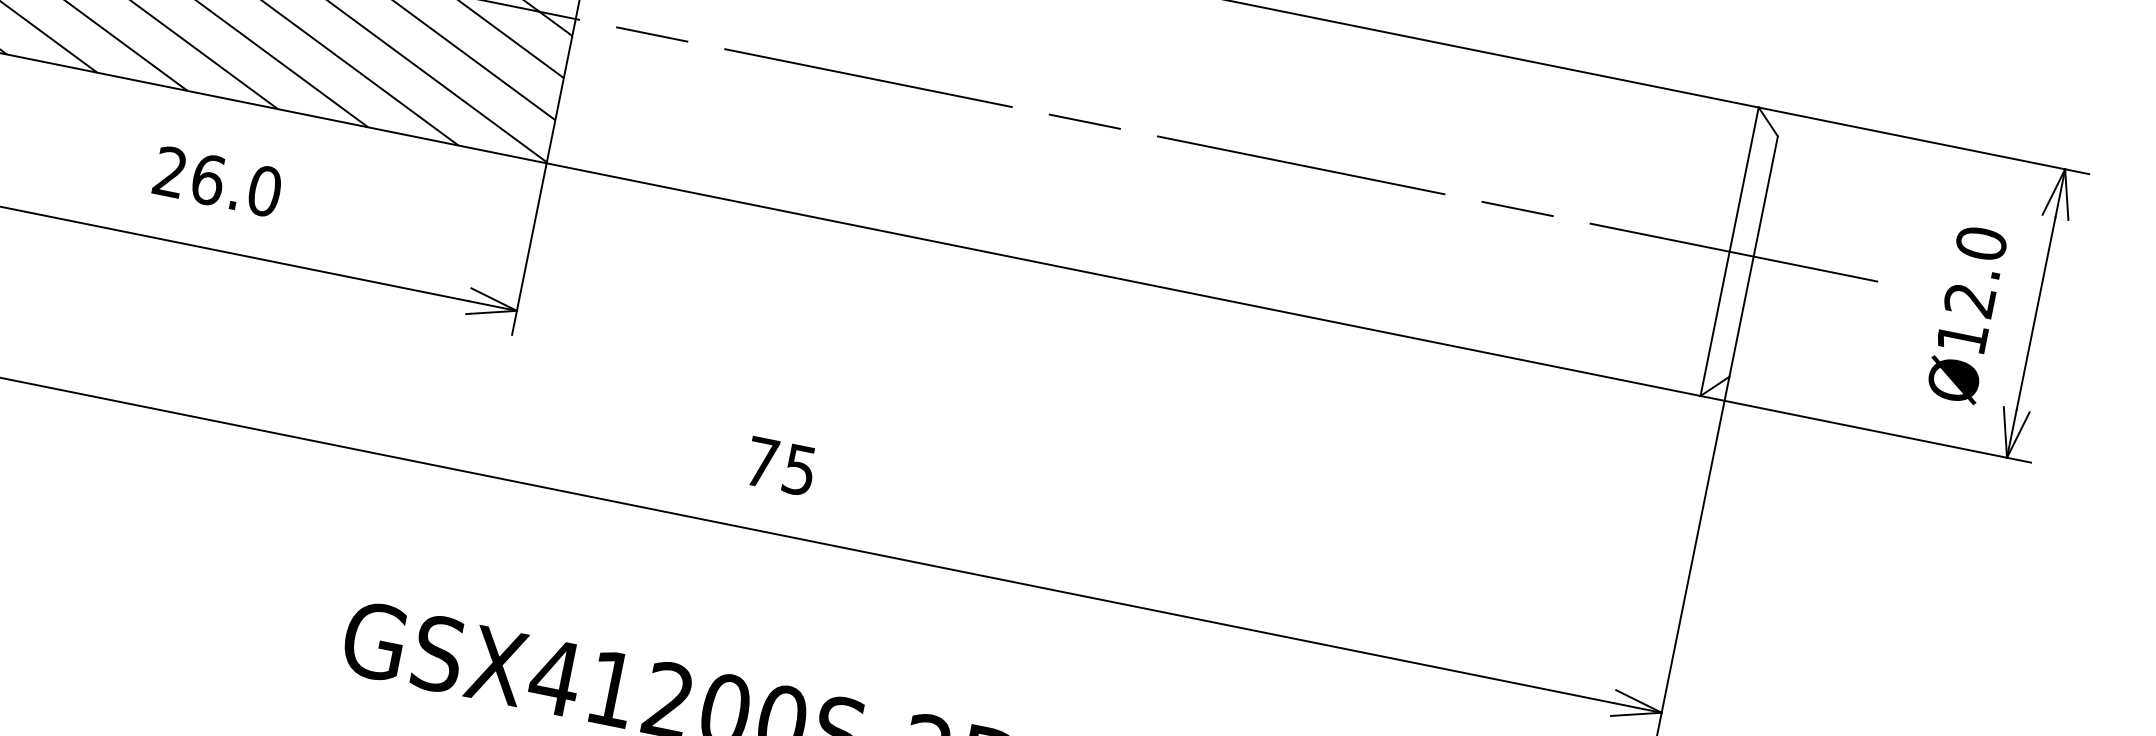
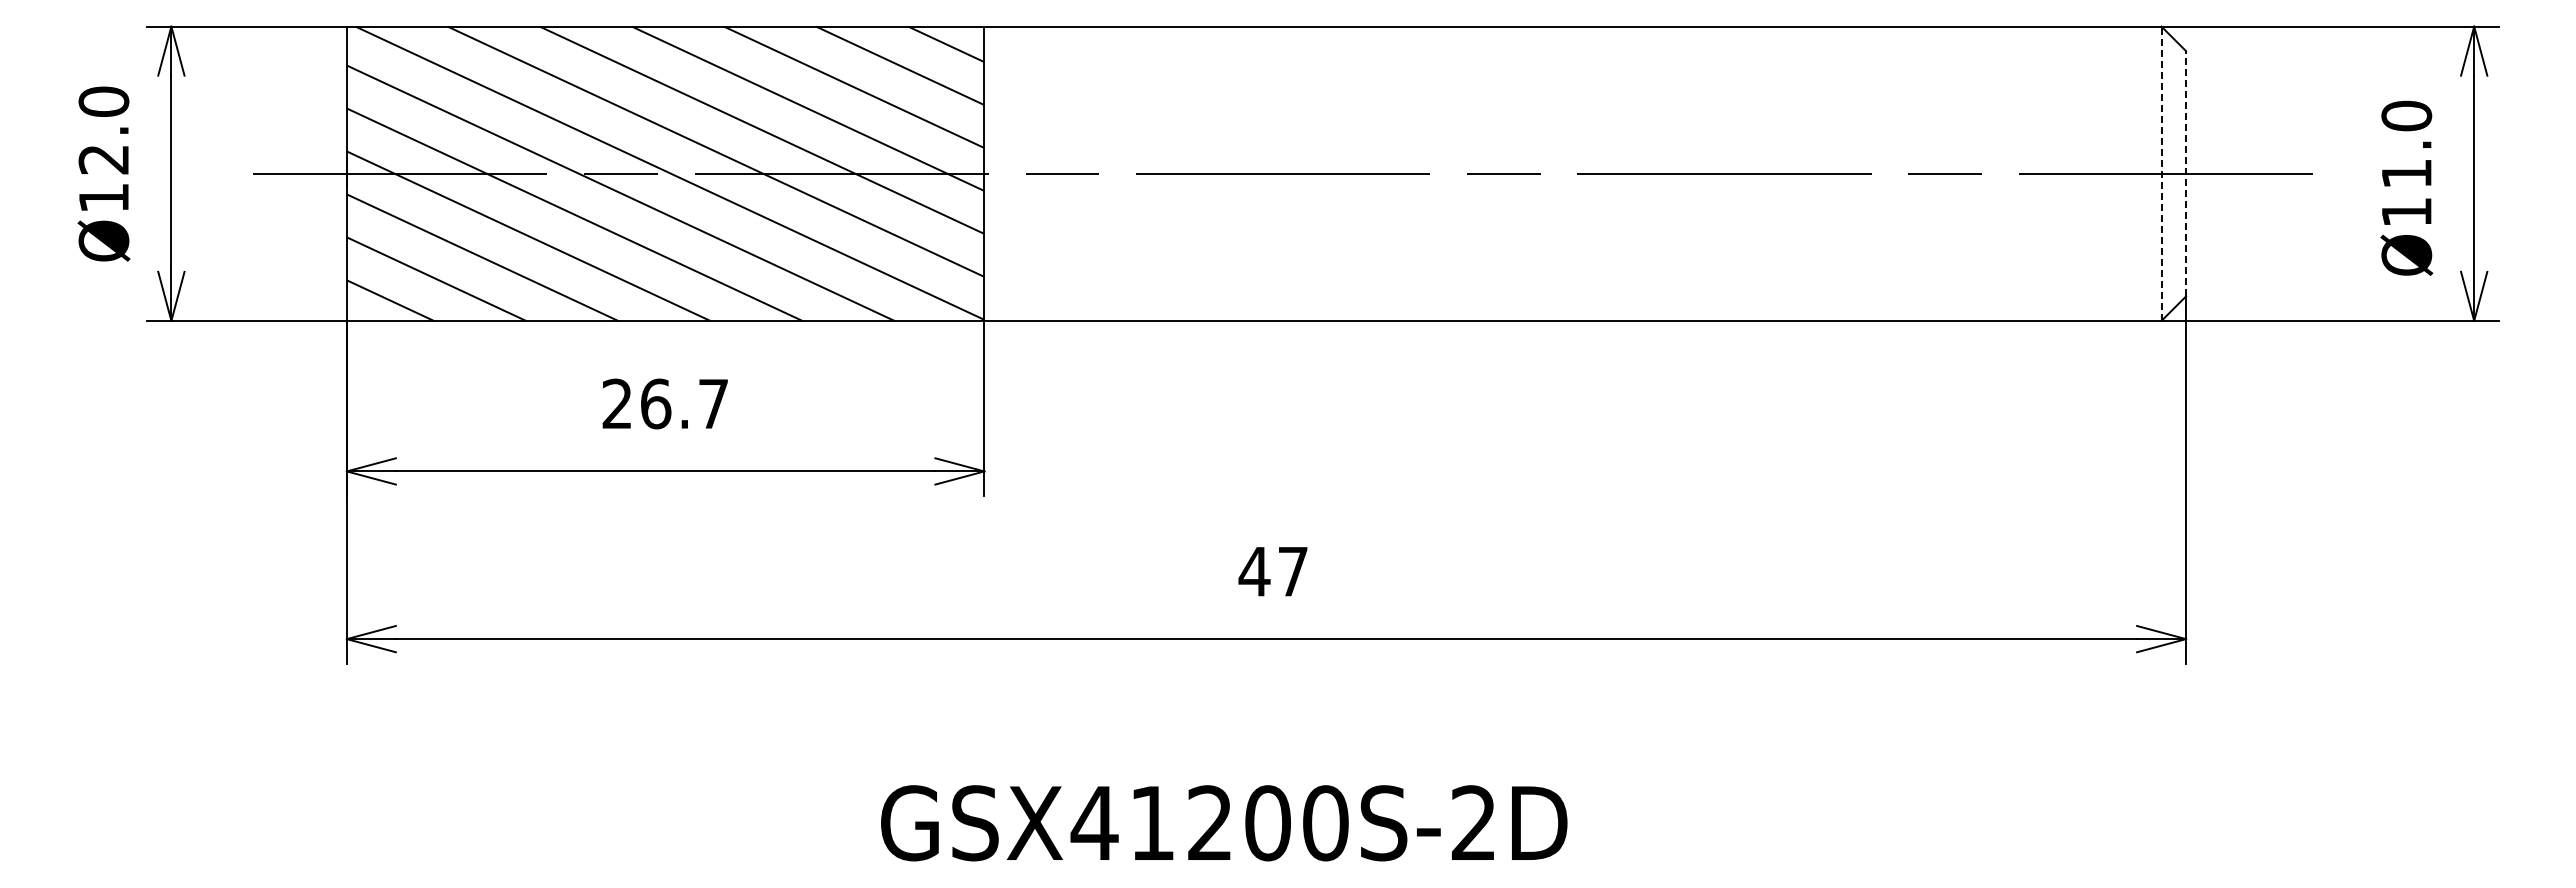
text: (264, 190) -> (713, 403), 26.0 -> 26.7
line: (1729, 251) -> (2161, 173), solid -> dashed
line: (1754, 256) -> (2186, 173), solid -> dashed
text: (1969, 300) -> (2406, 174), Ø12.0 -> Ø11.0
text: (779, 466) -> (1272, 572), 75 -> 47

